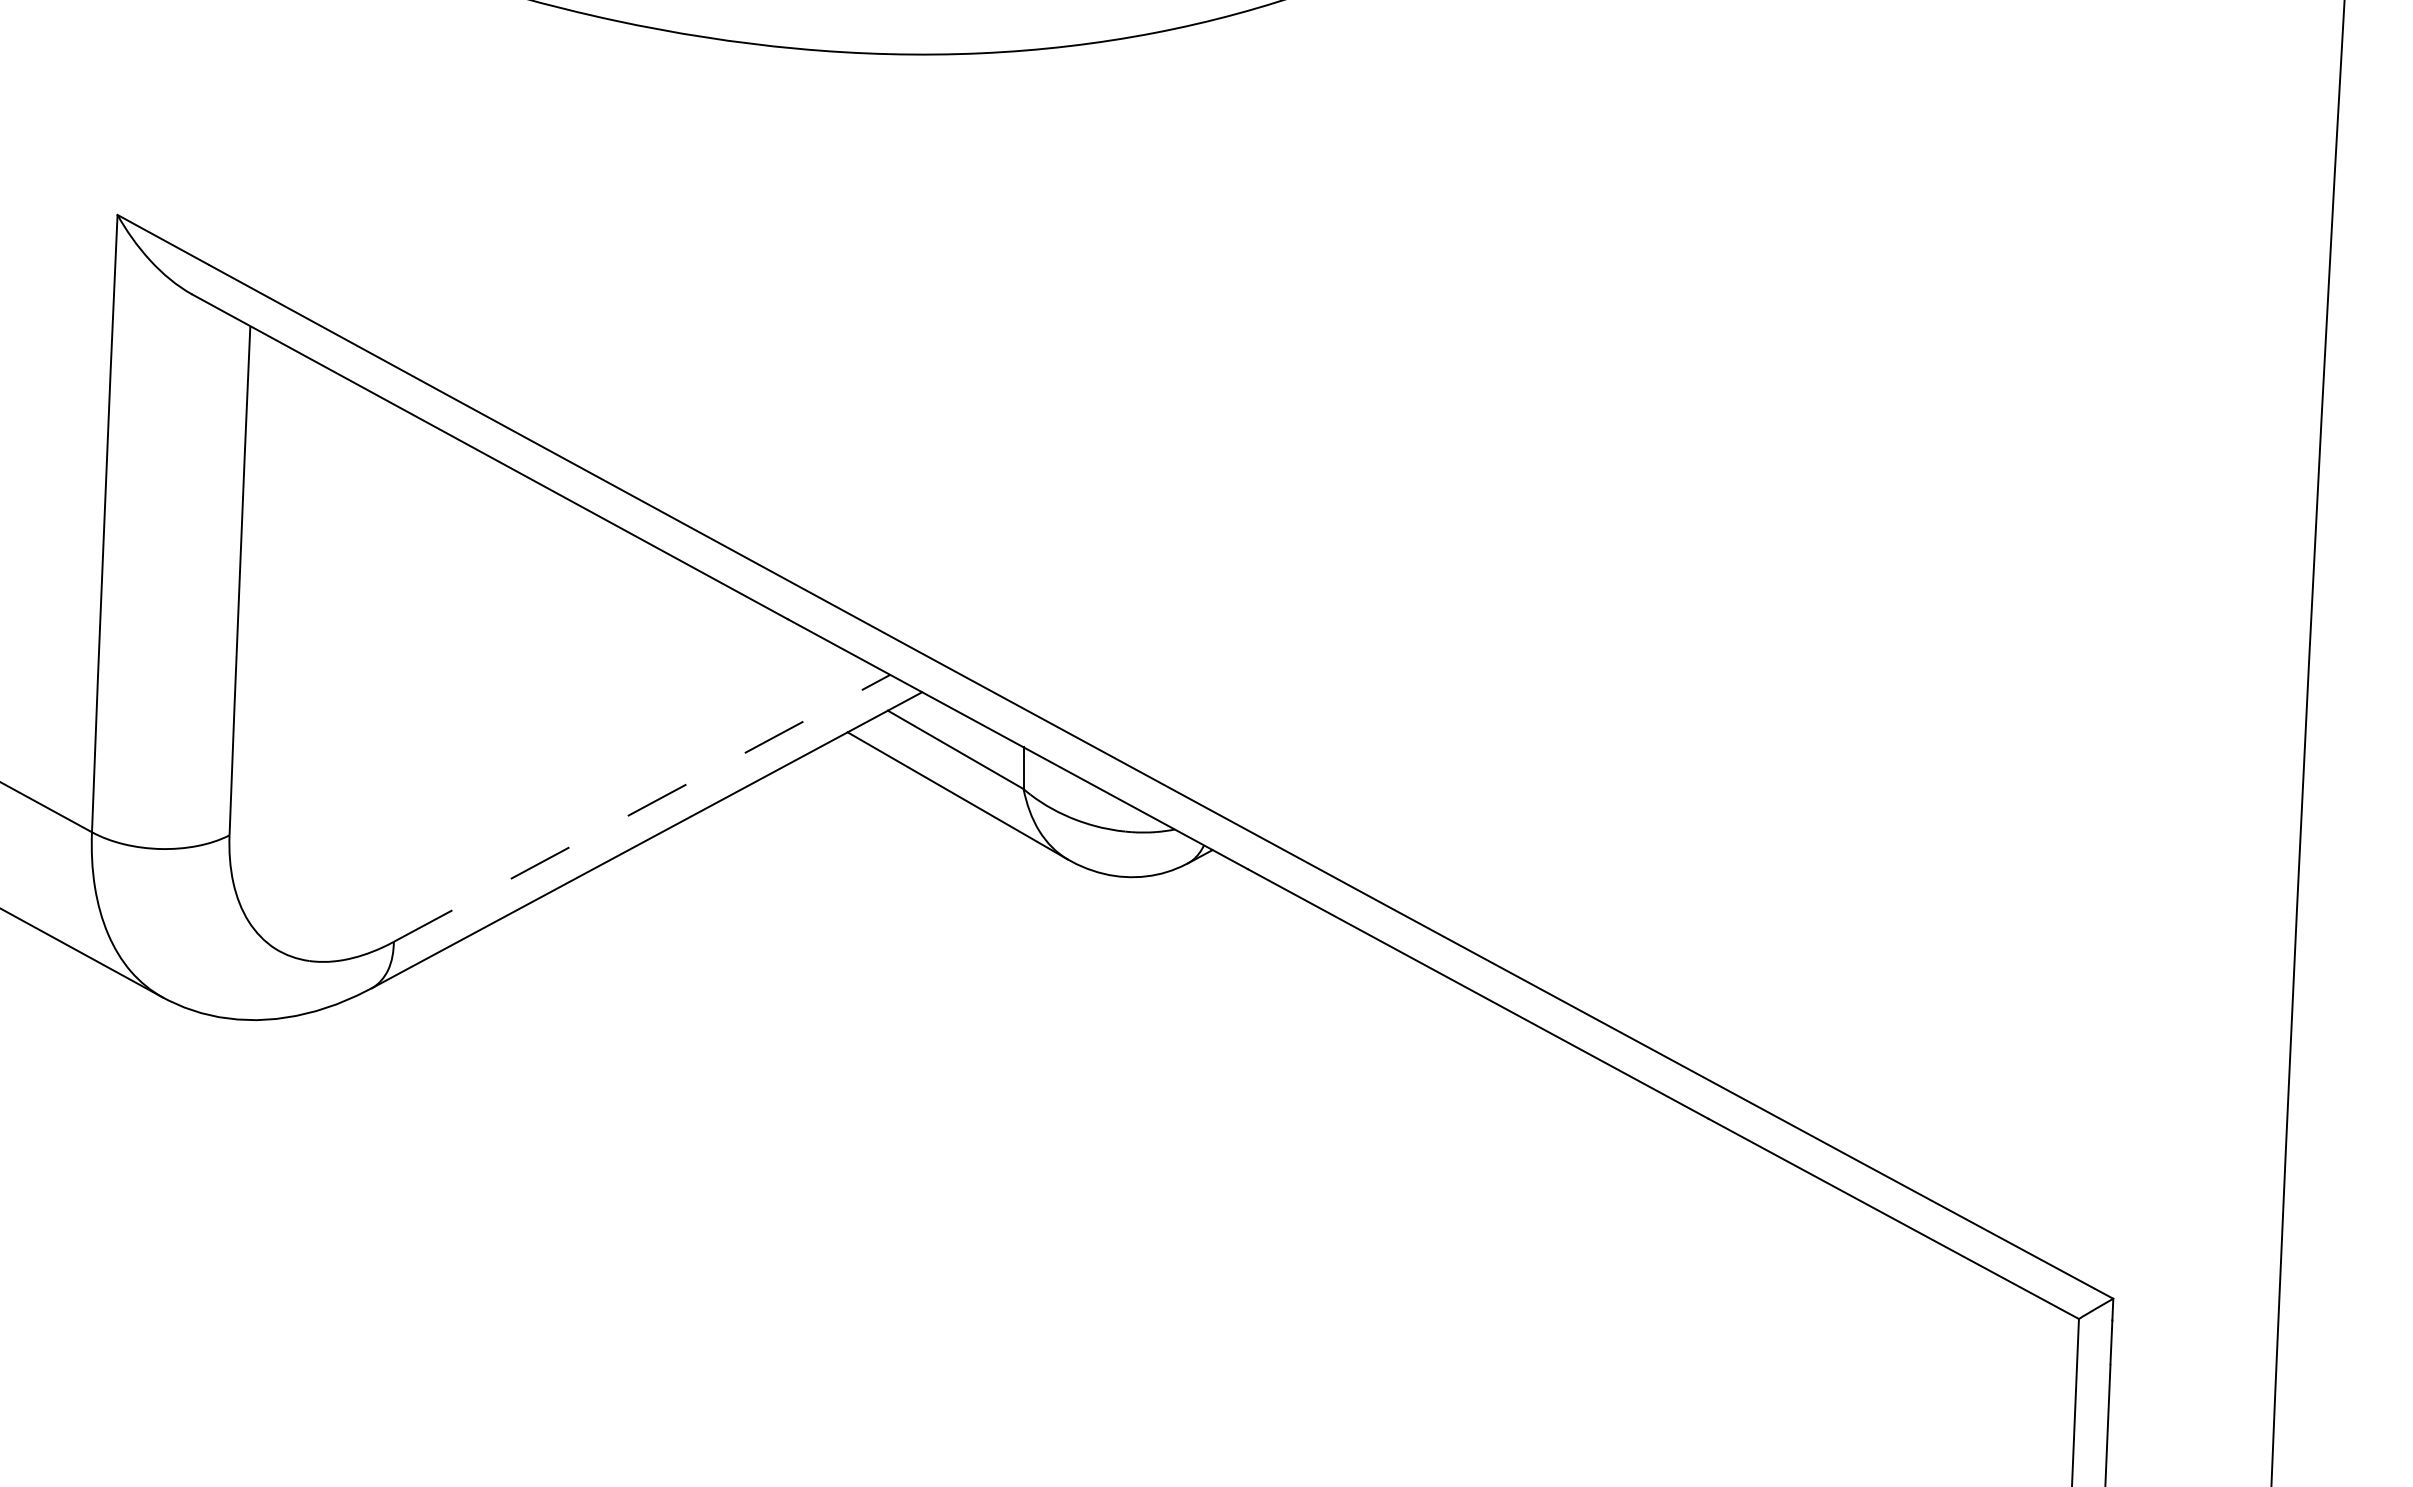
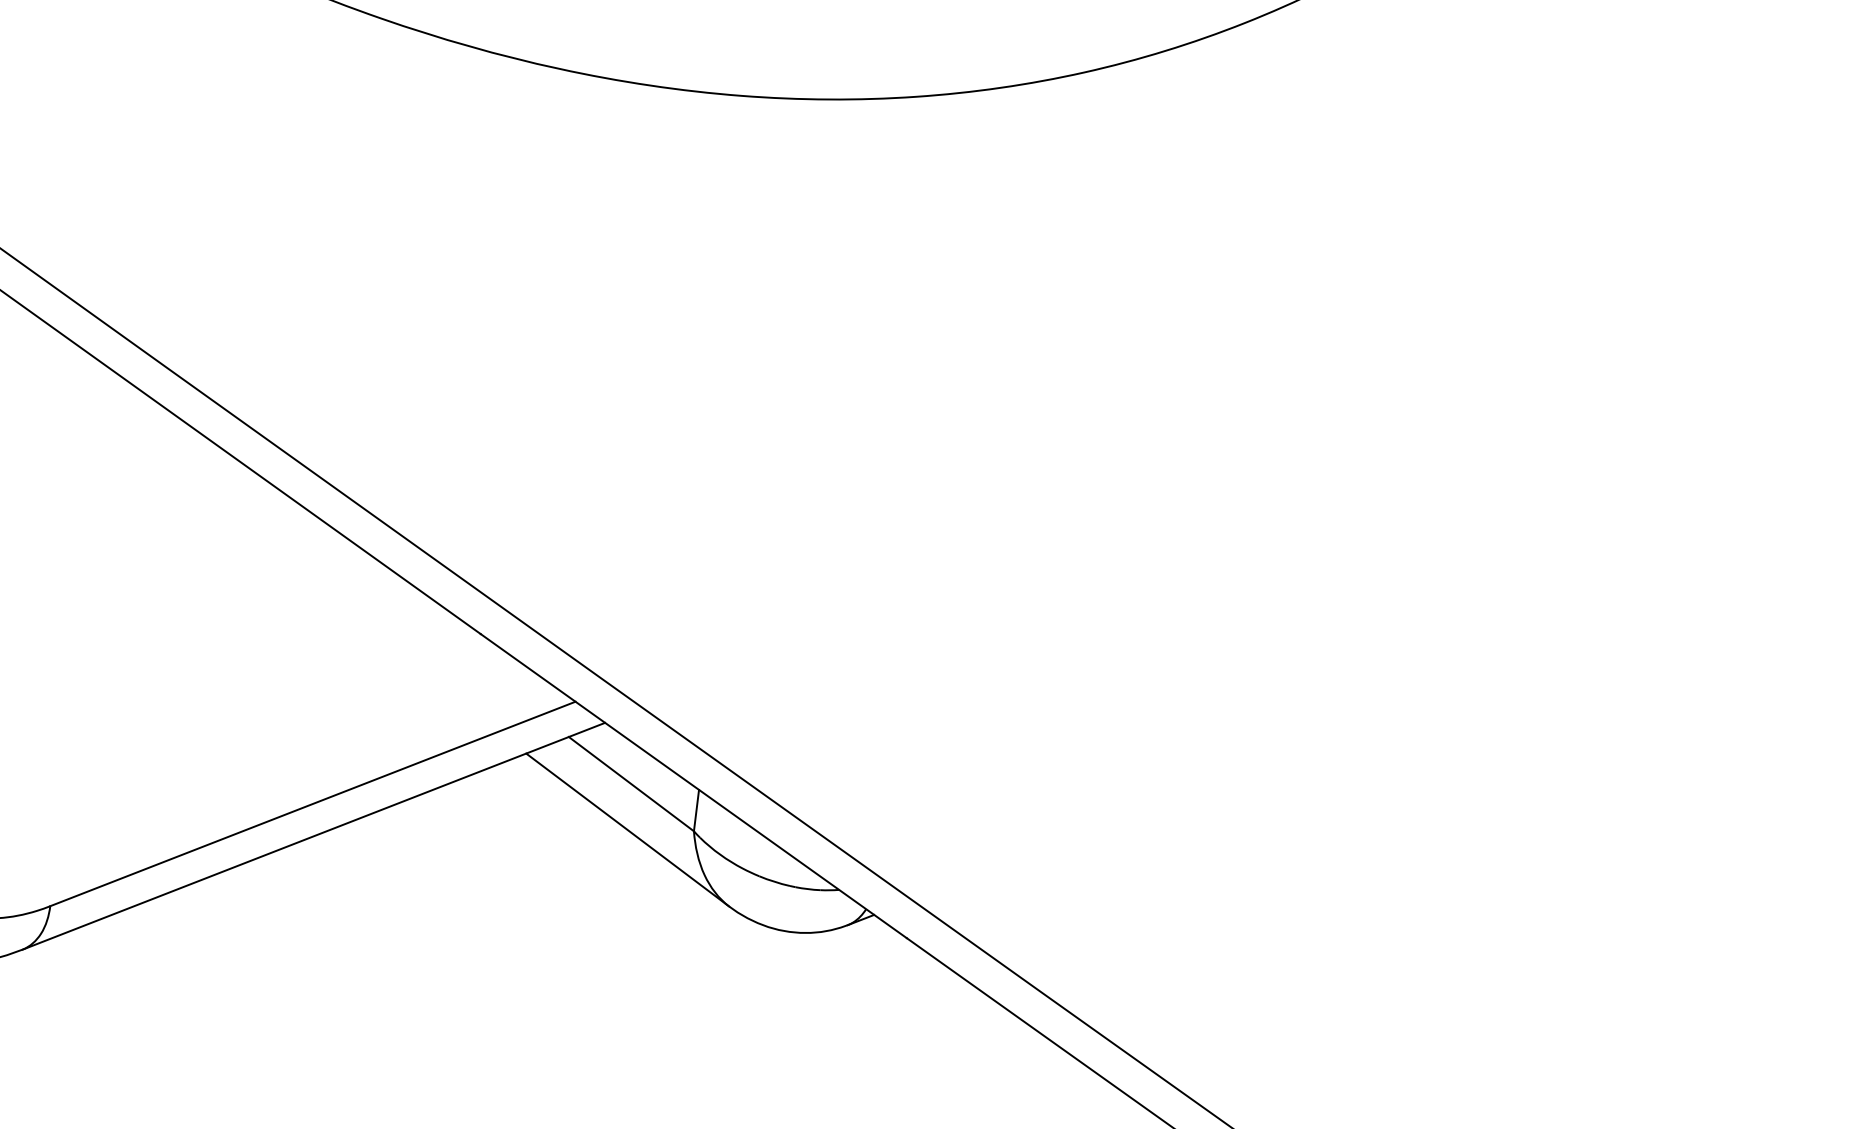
line: (642, 808) -> (313, 804), dashed -> solid

